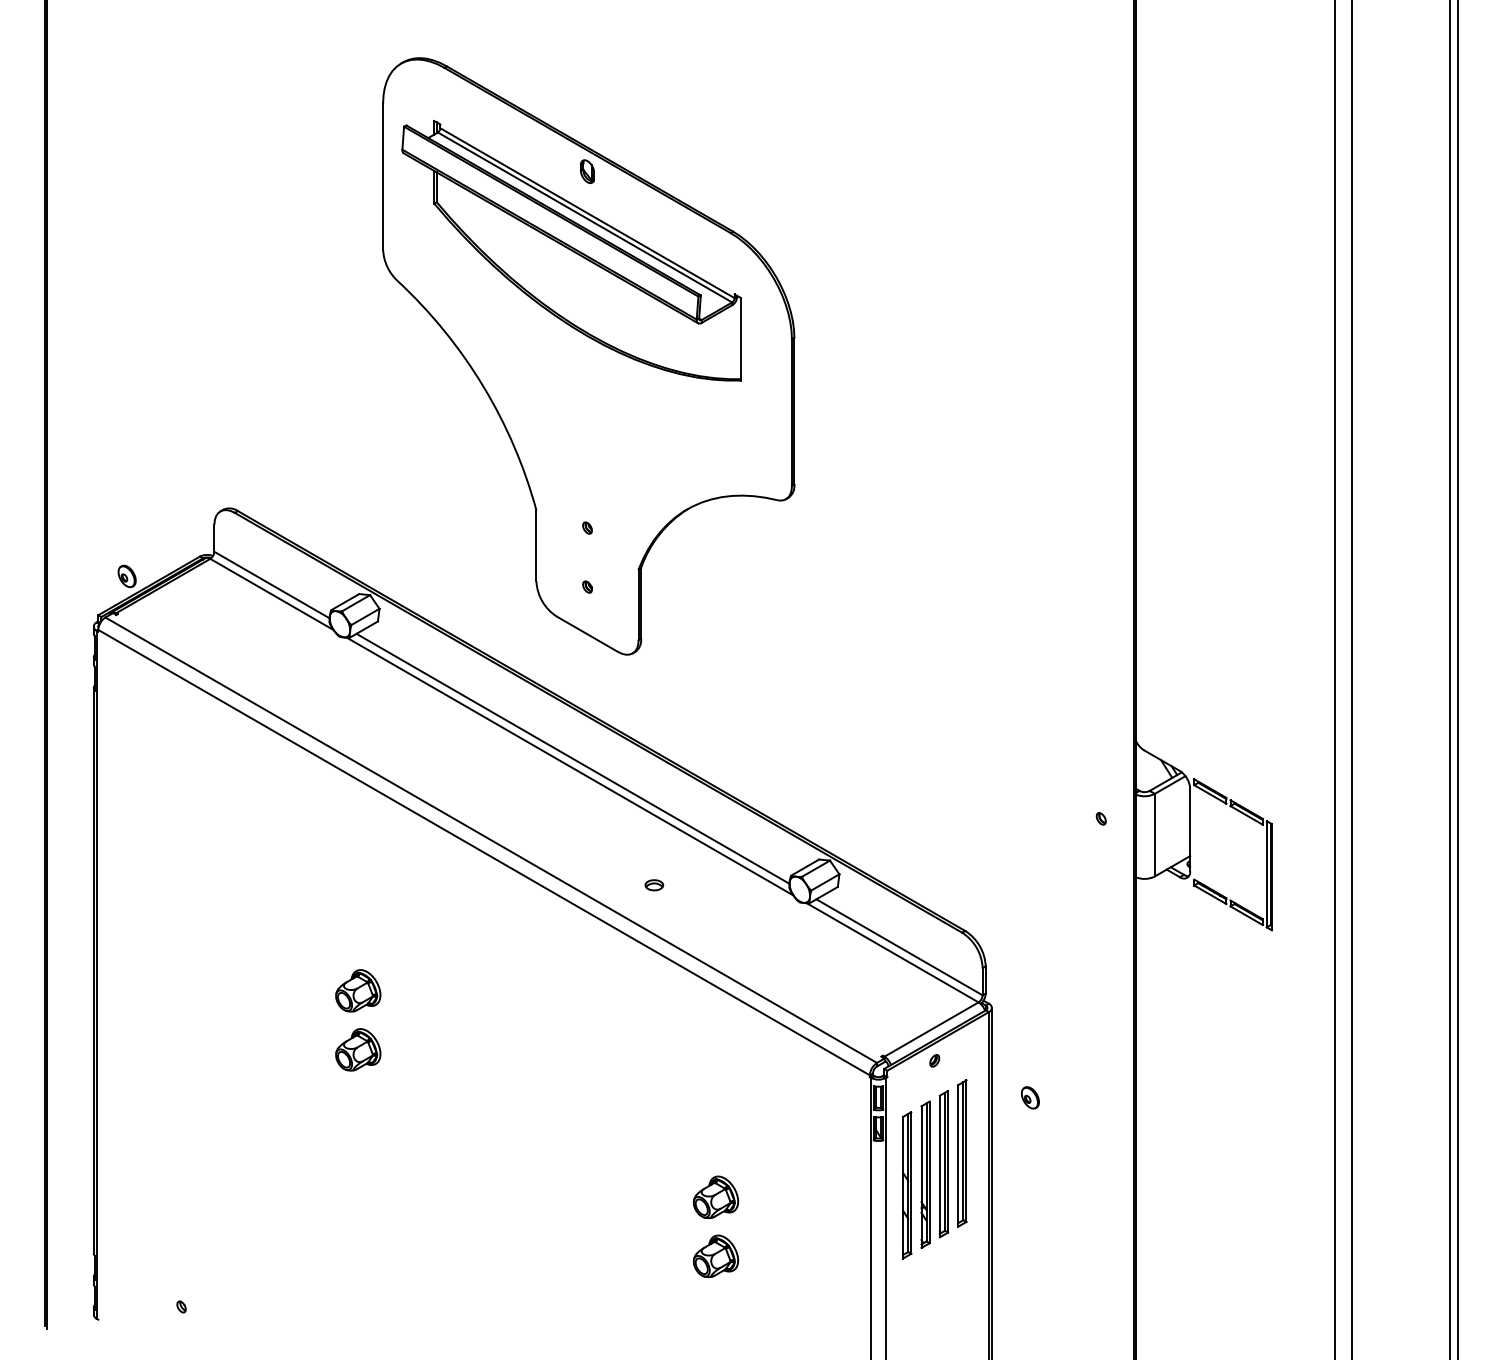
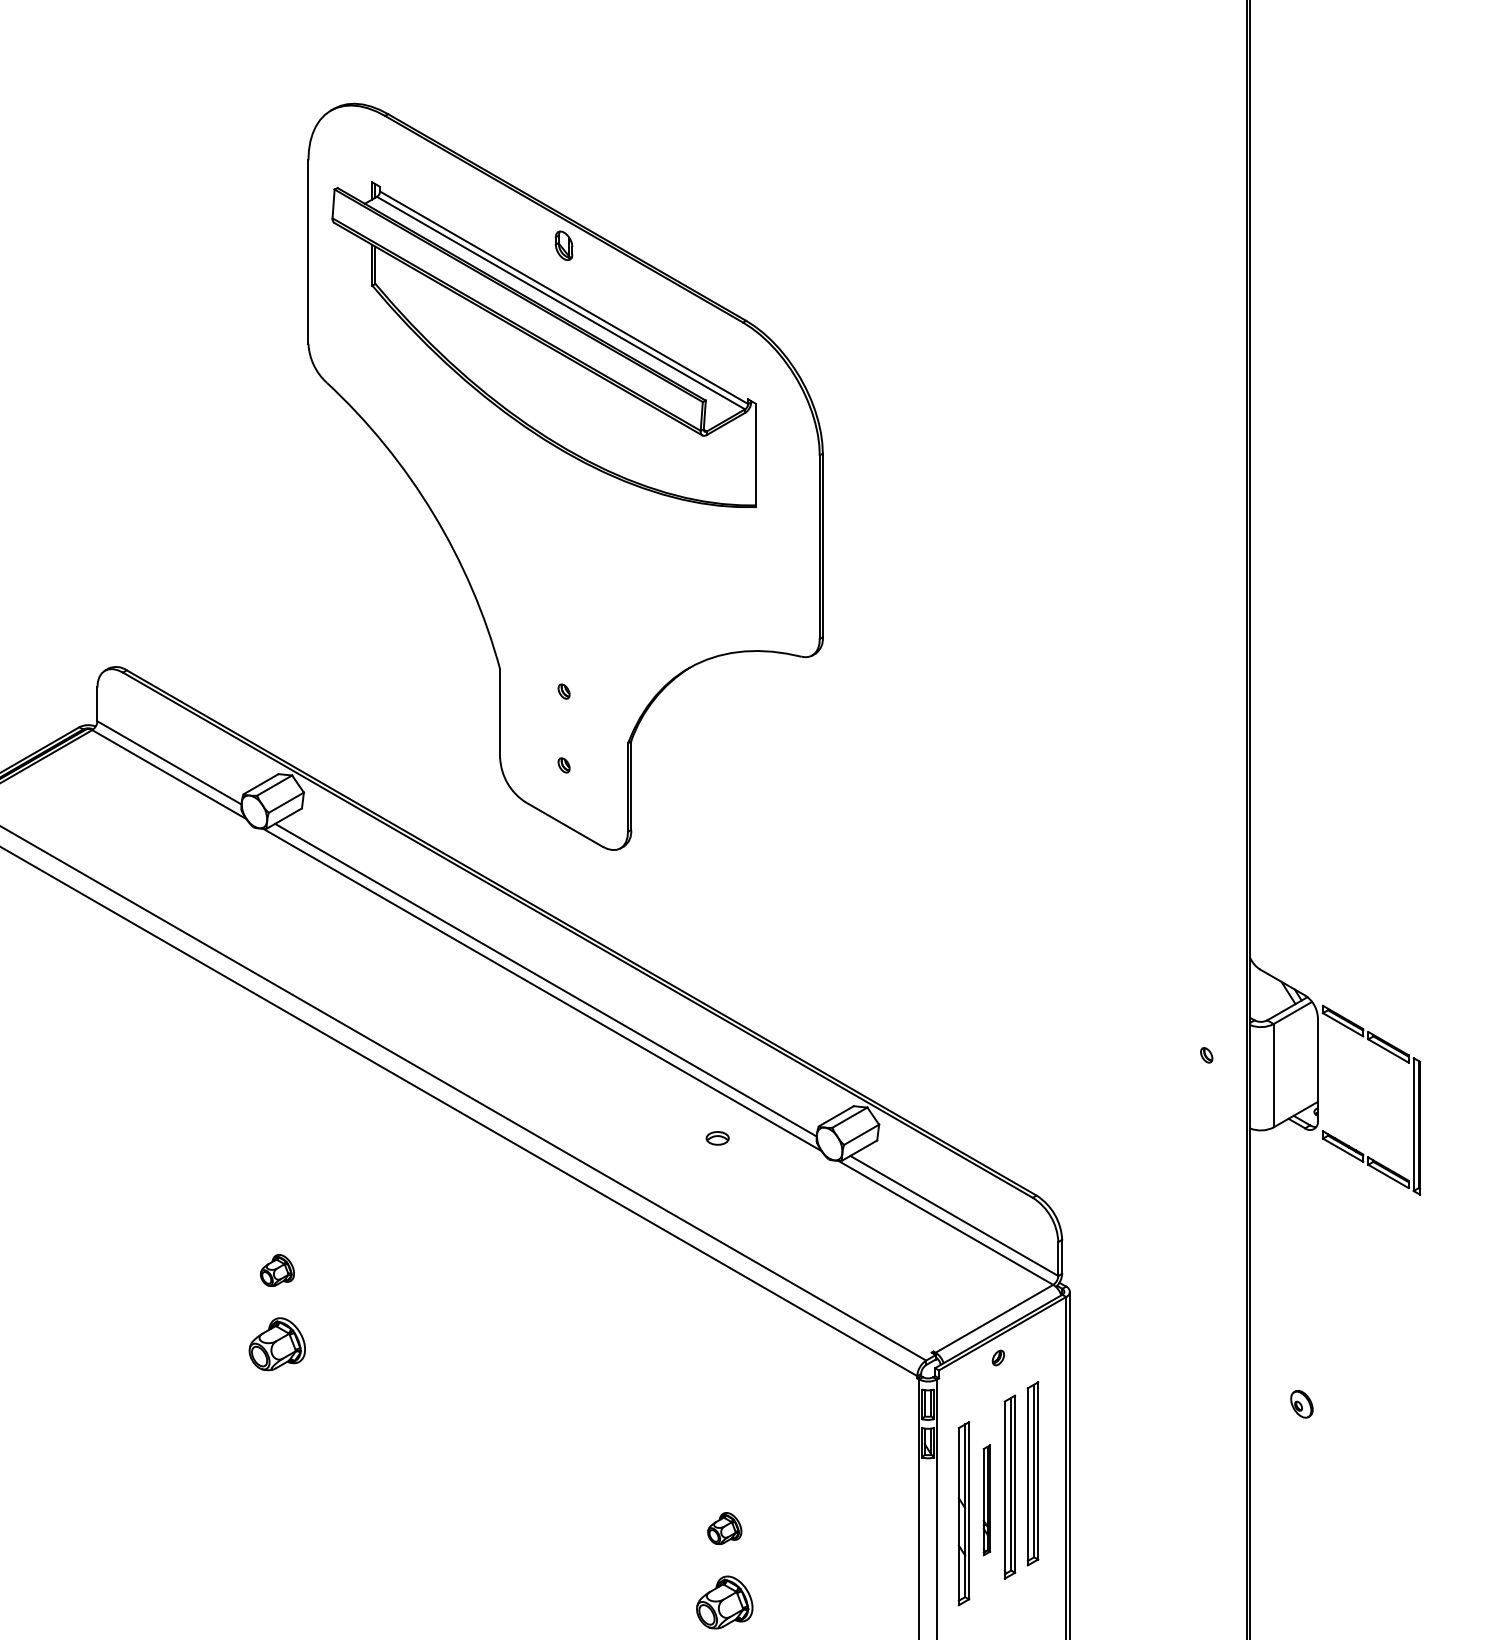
part: (654, 885) -> (717, 1138), moved
part: (358, 990) -> (277, 1270), size x0.6
part: (1029, 1097) -> (1300, 1403), moved
part: (925, 1174) -> (986, 1500), size x0.6
part: (715, 1196) -> (724, 1527), size x0.6

